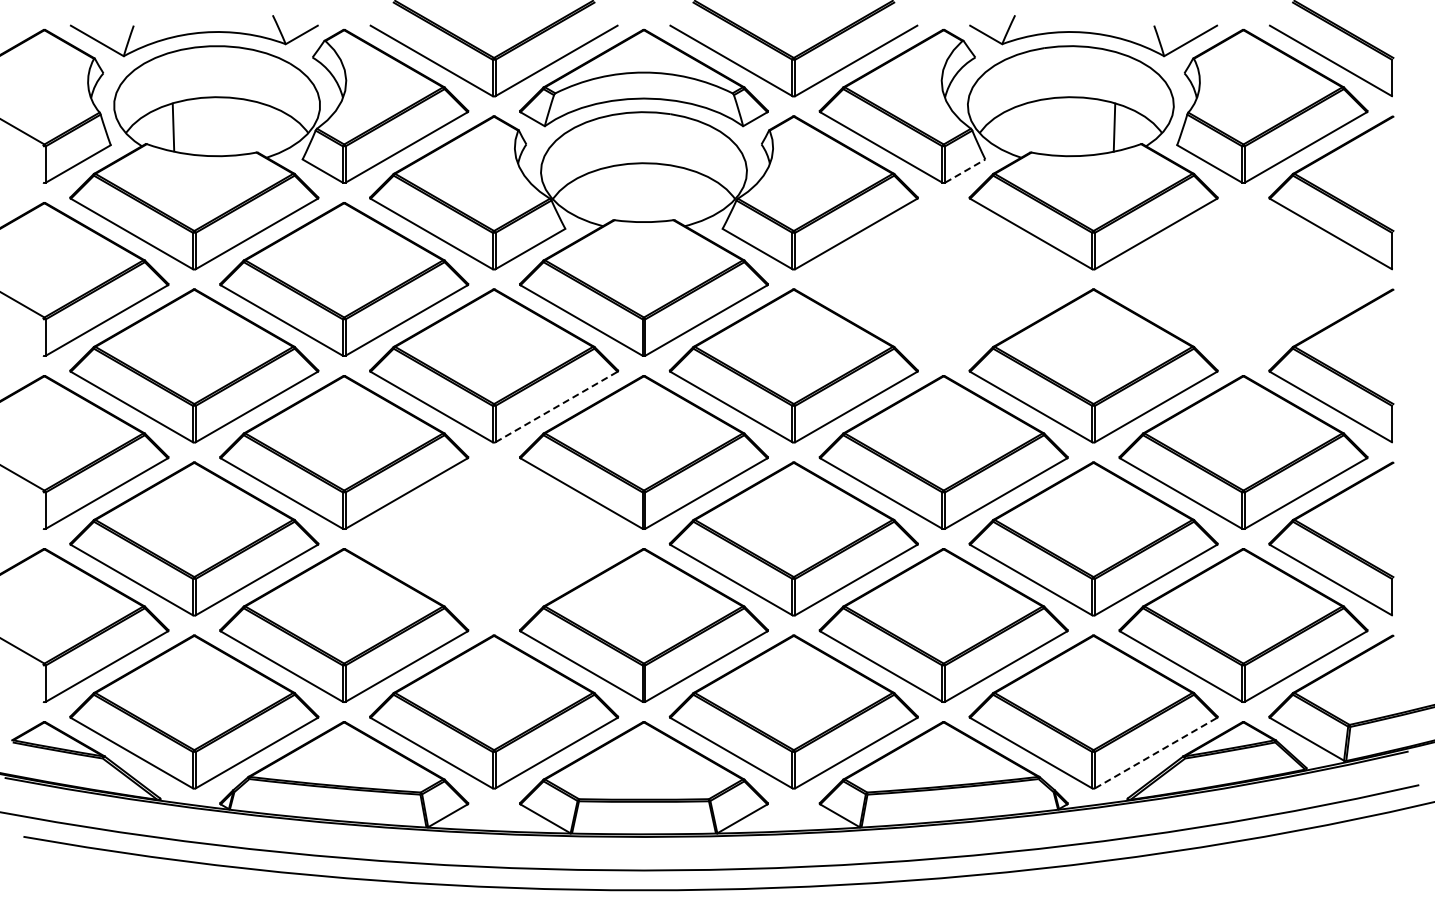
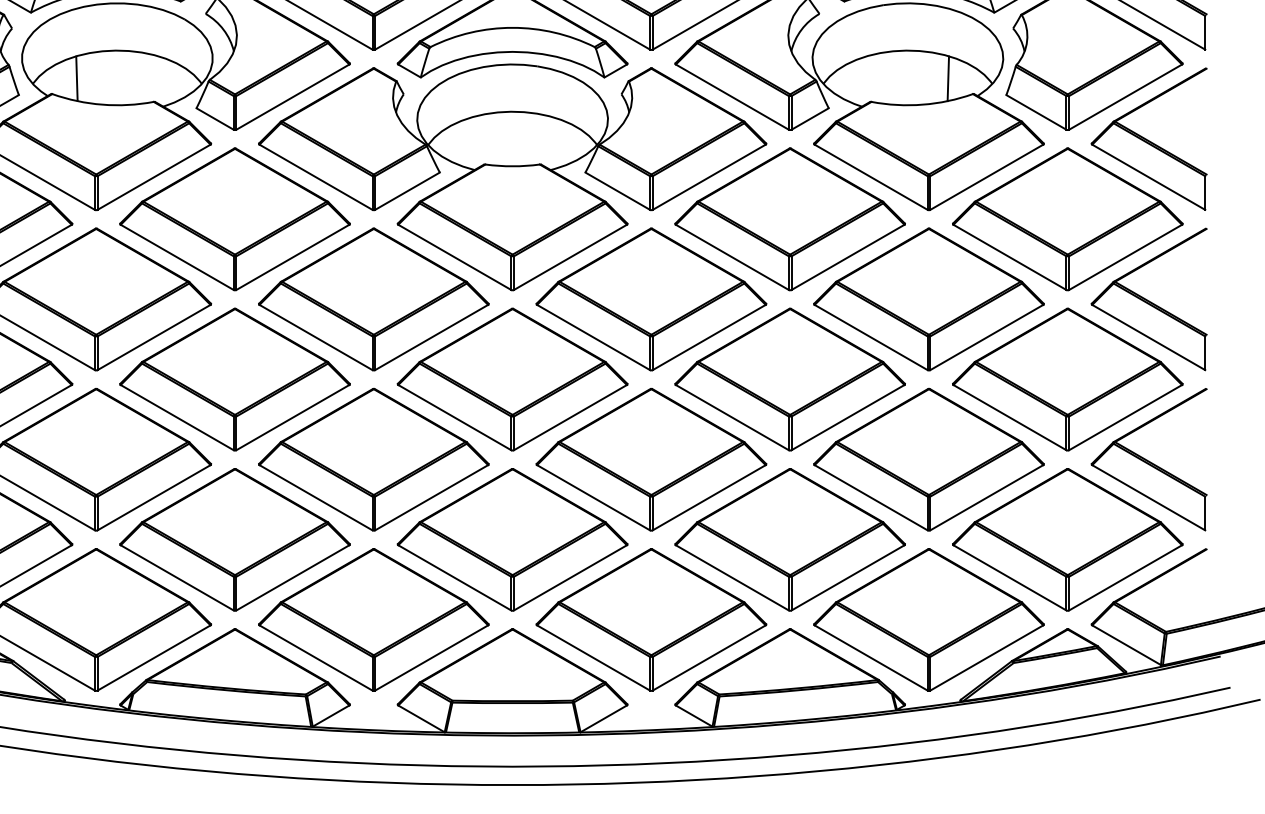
line: (965, 170) -> (810, 118), dashed -> solid
part: (943, 279) -> (789, 219), added
part: (1243, 279) -> (1067, 219), added
line: (557, 406) -> (432, 337), dashed -> solid
part: (494, 538) -> (374, 459), added
line: (1156, 752) -> (987, 657), dashed -> solid

